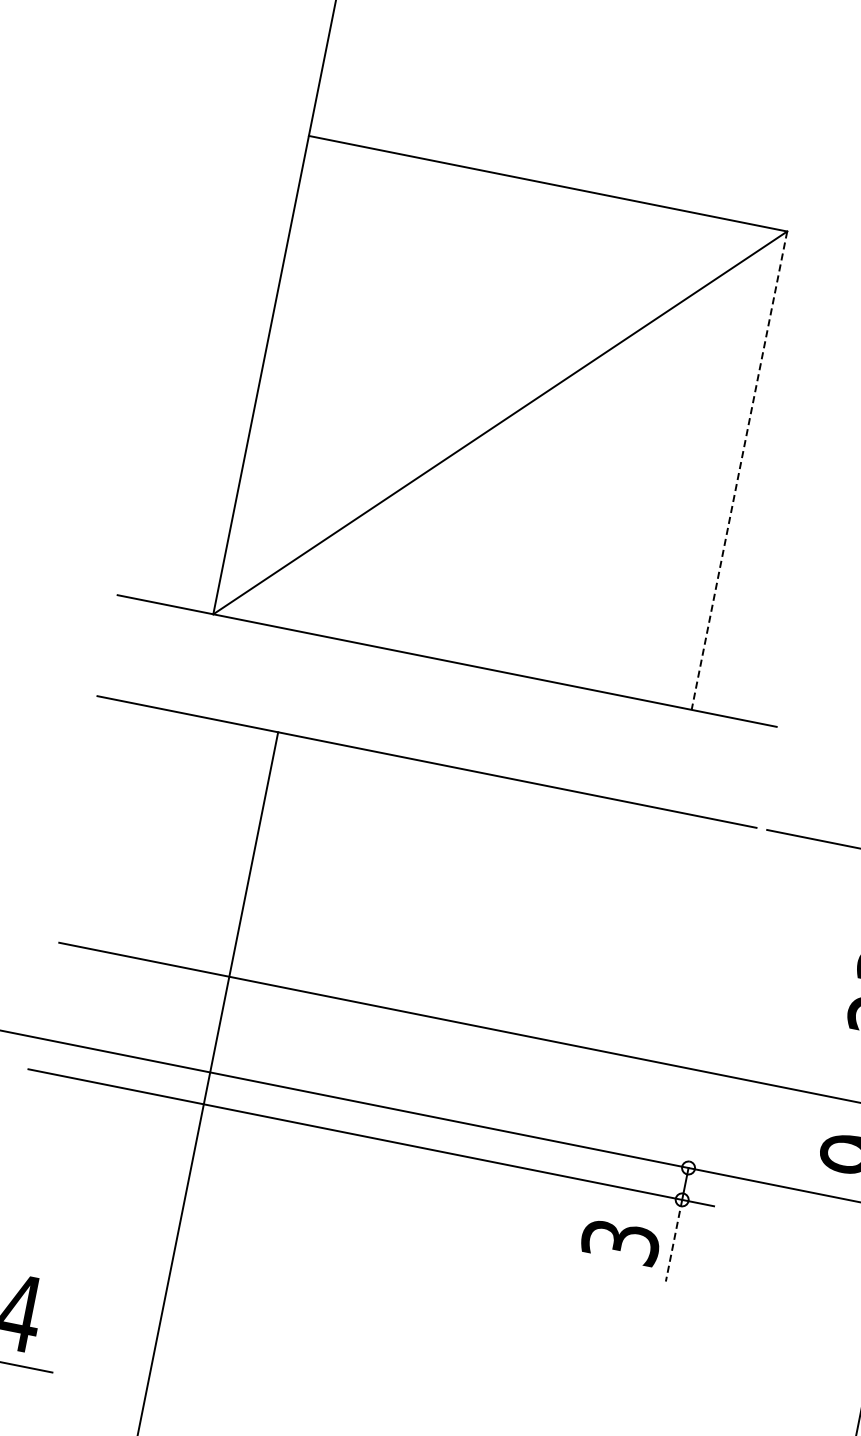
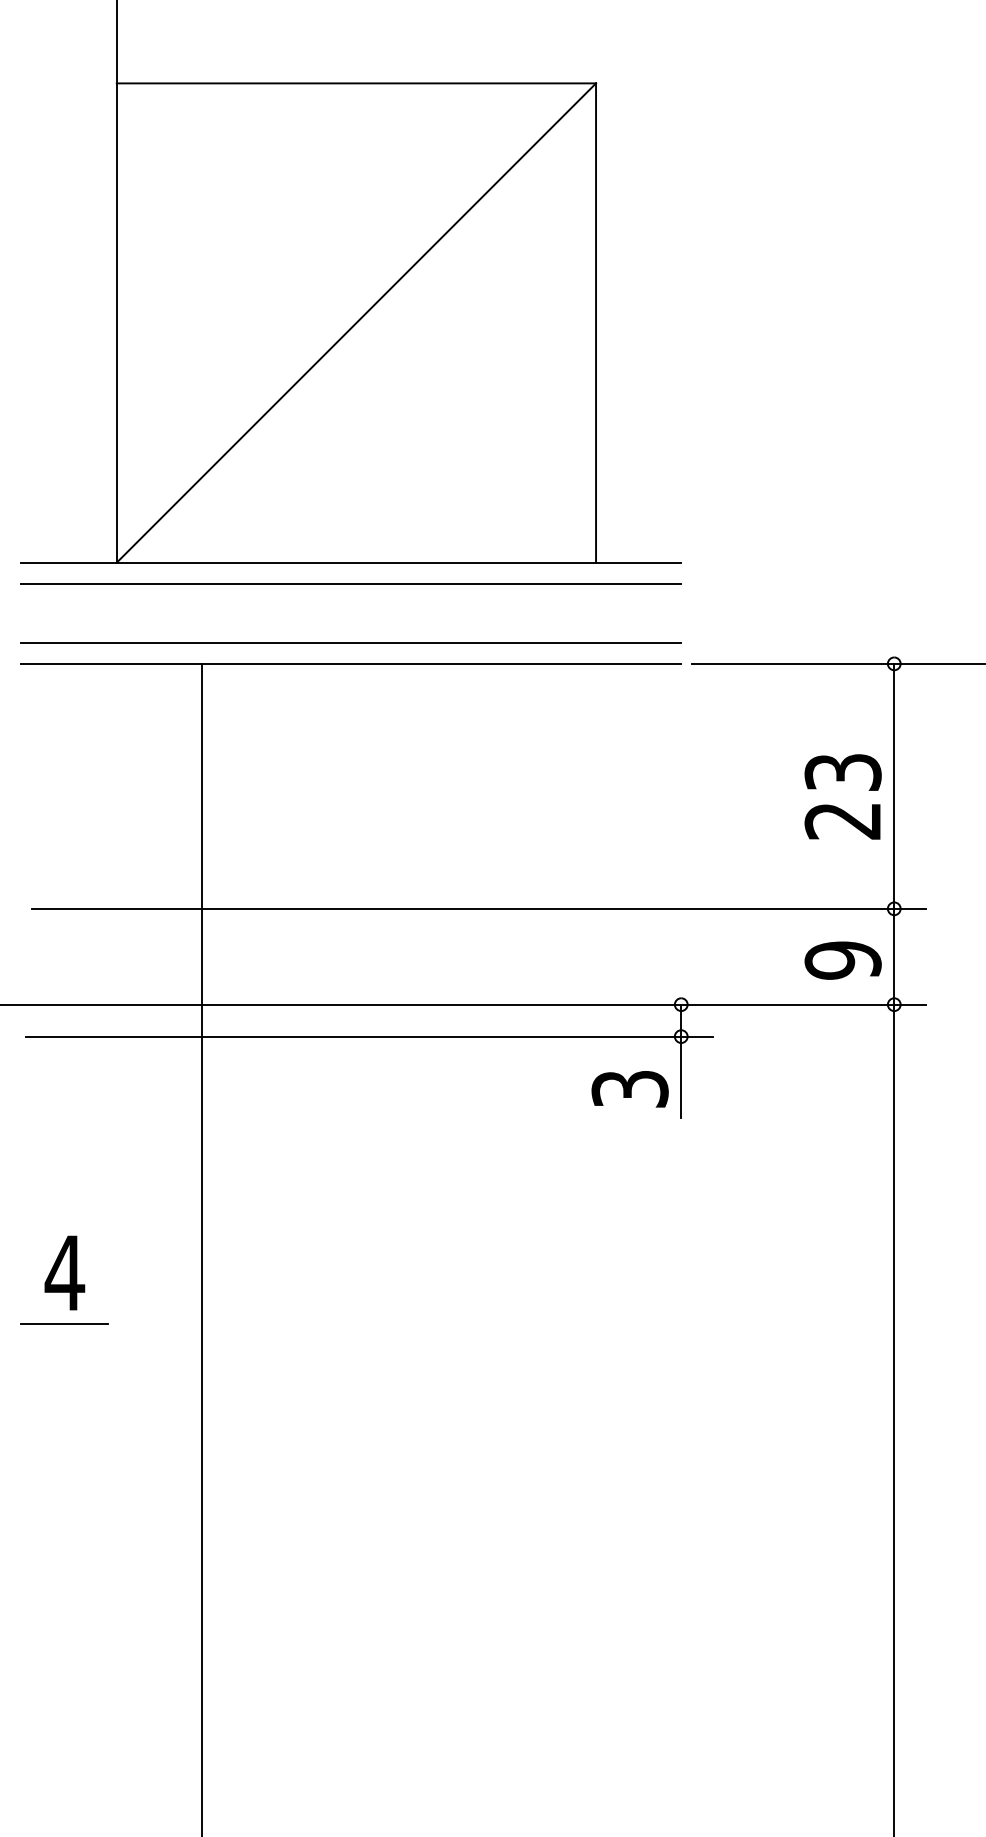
line: (739, 471) -> (596, 323), dashed -> solid
line: (442, 681) -> (350, 583), added
line: (430, 740) -> (350, 642), added
line: (674, 1240) -> (681, 1077), dashed -> solid

